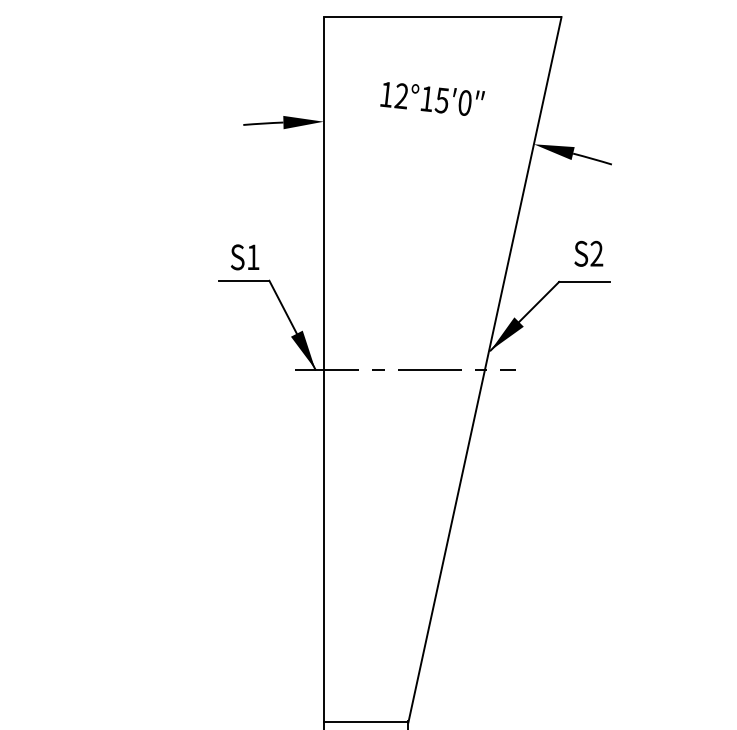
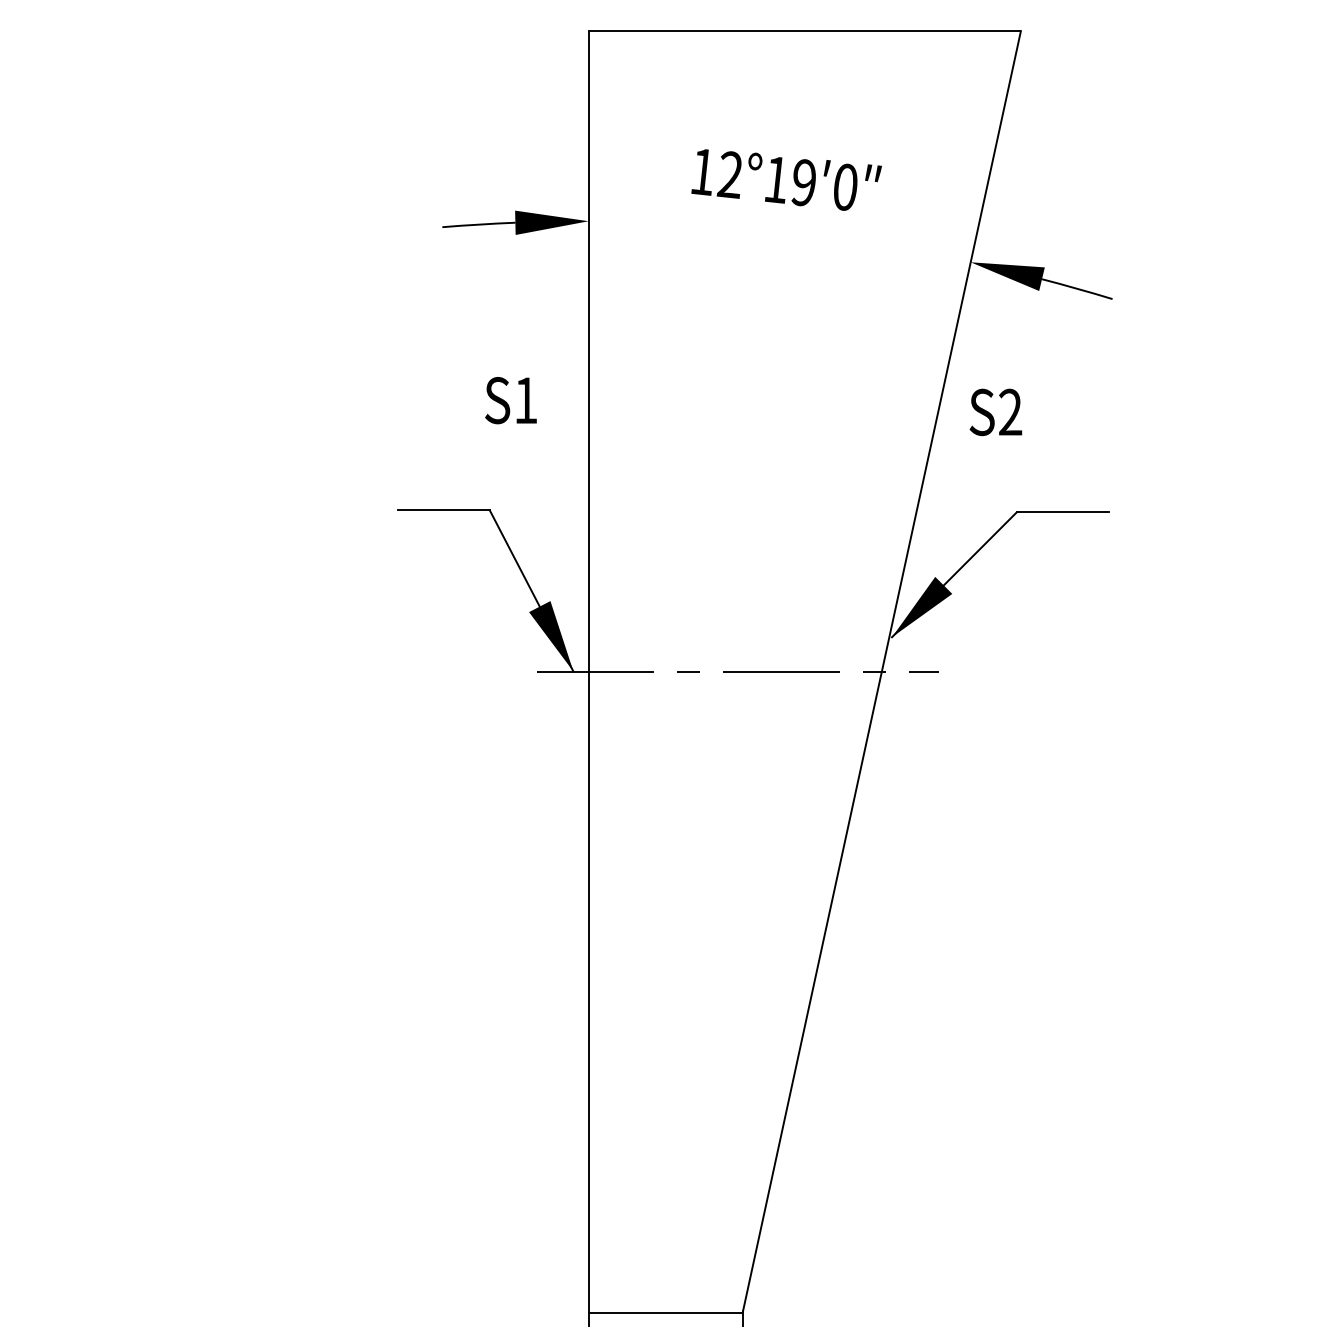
text: (441, 100) -> (802, 182), 12°15 -> 12°19
text: (588, 253) -> (995, 411), moved
text: (245, 257) -> (511, 400), moved

